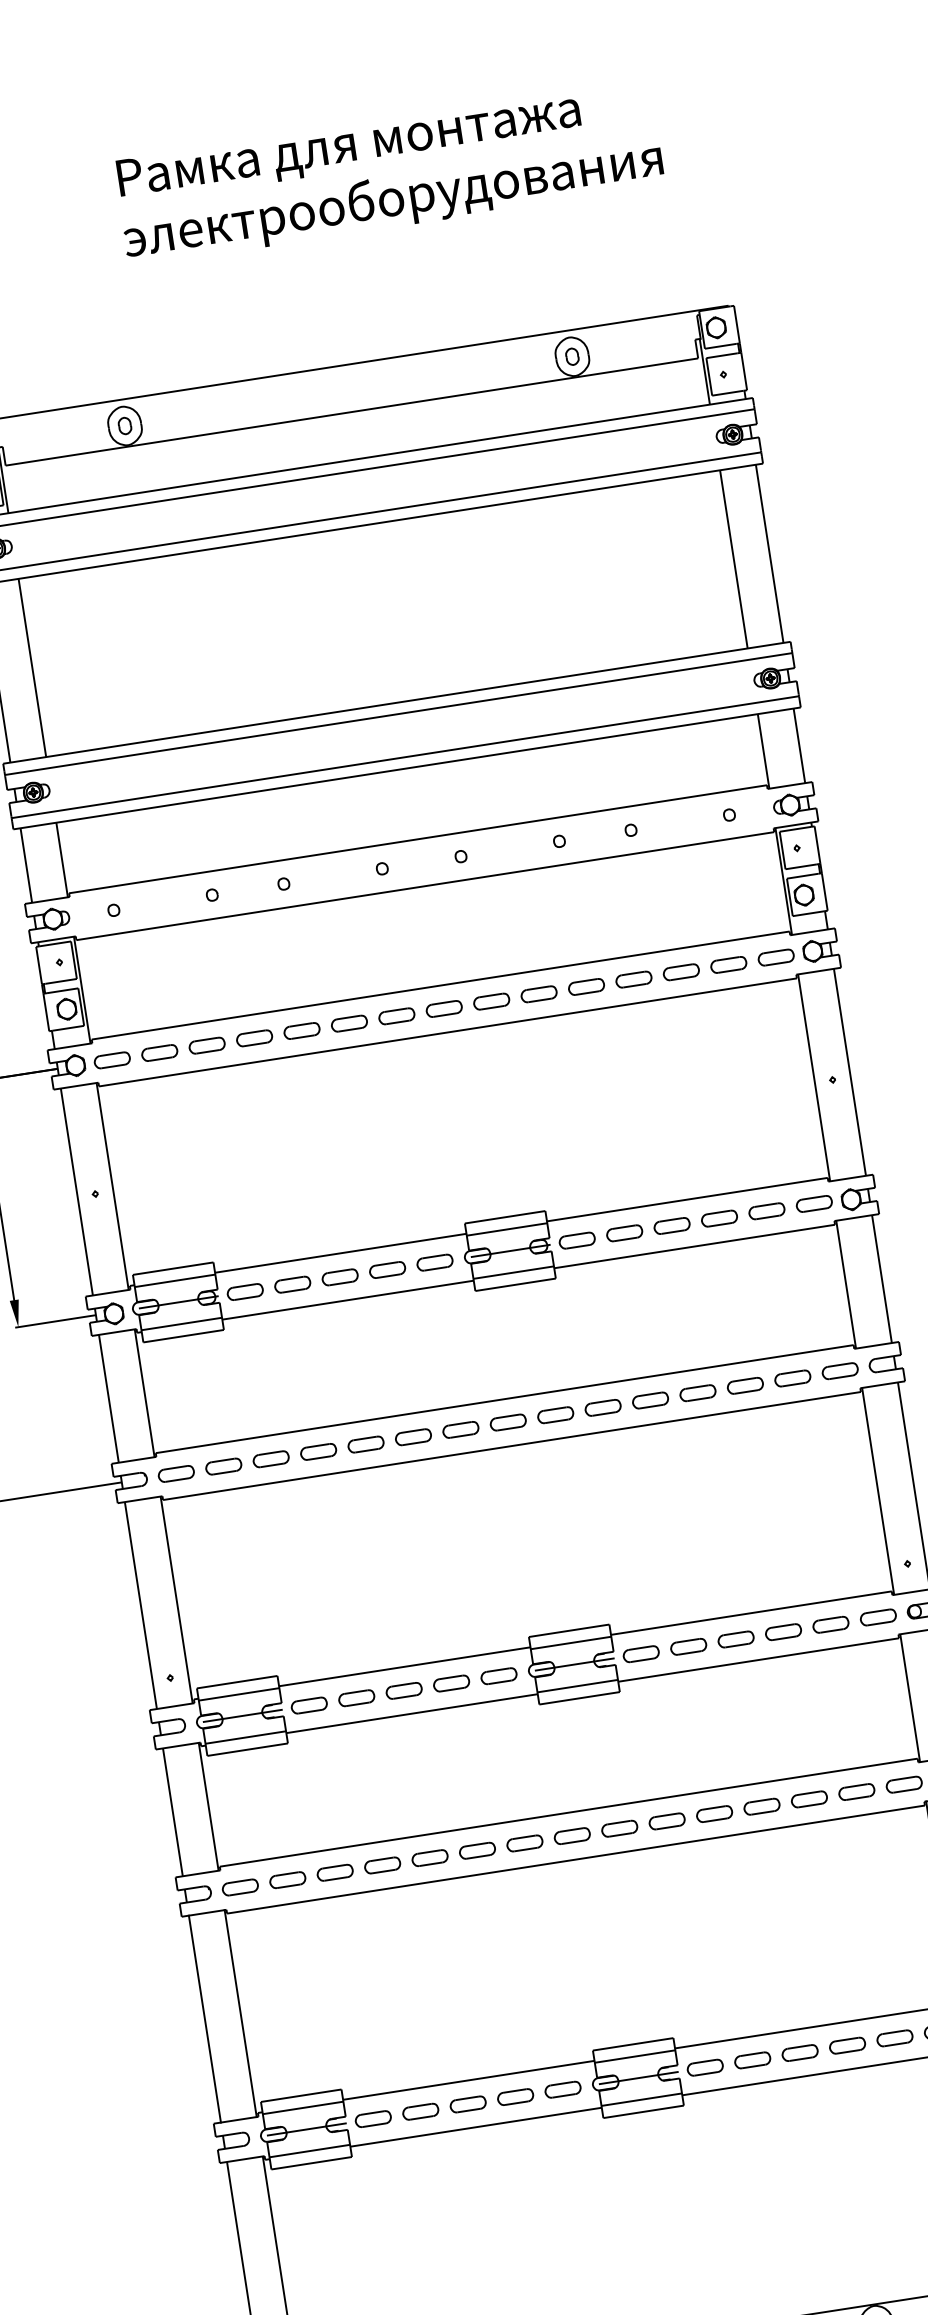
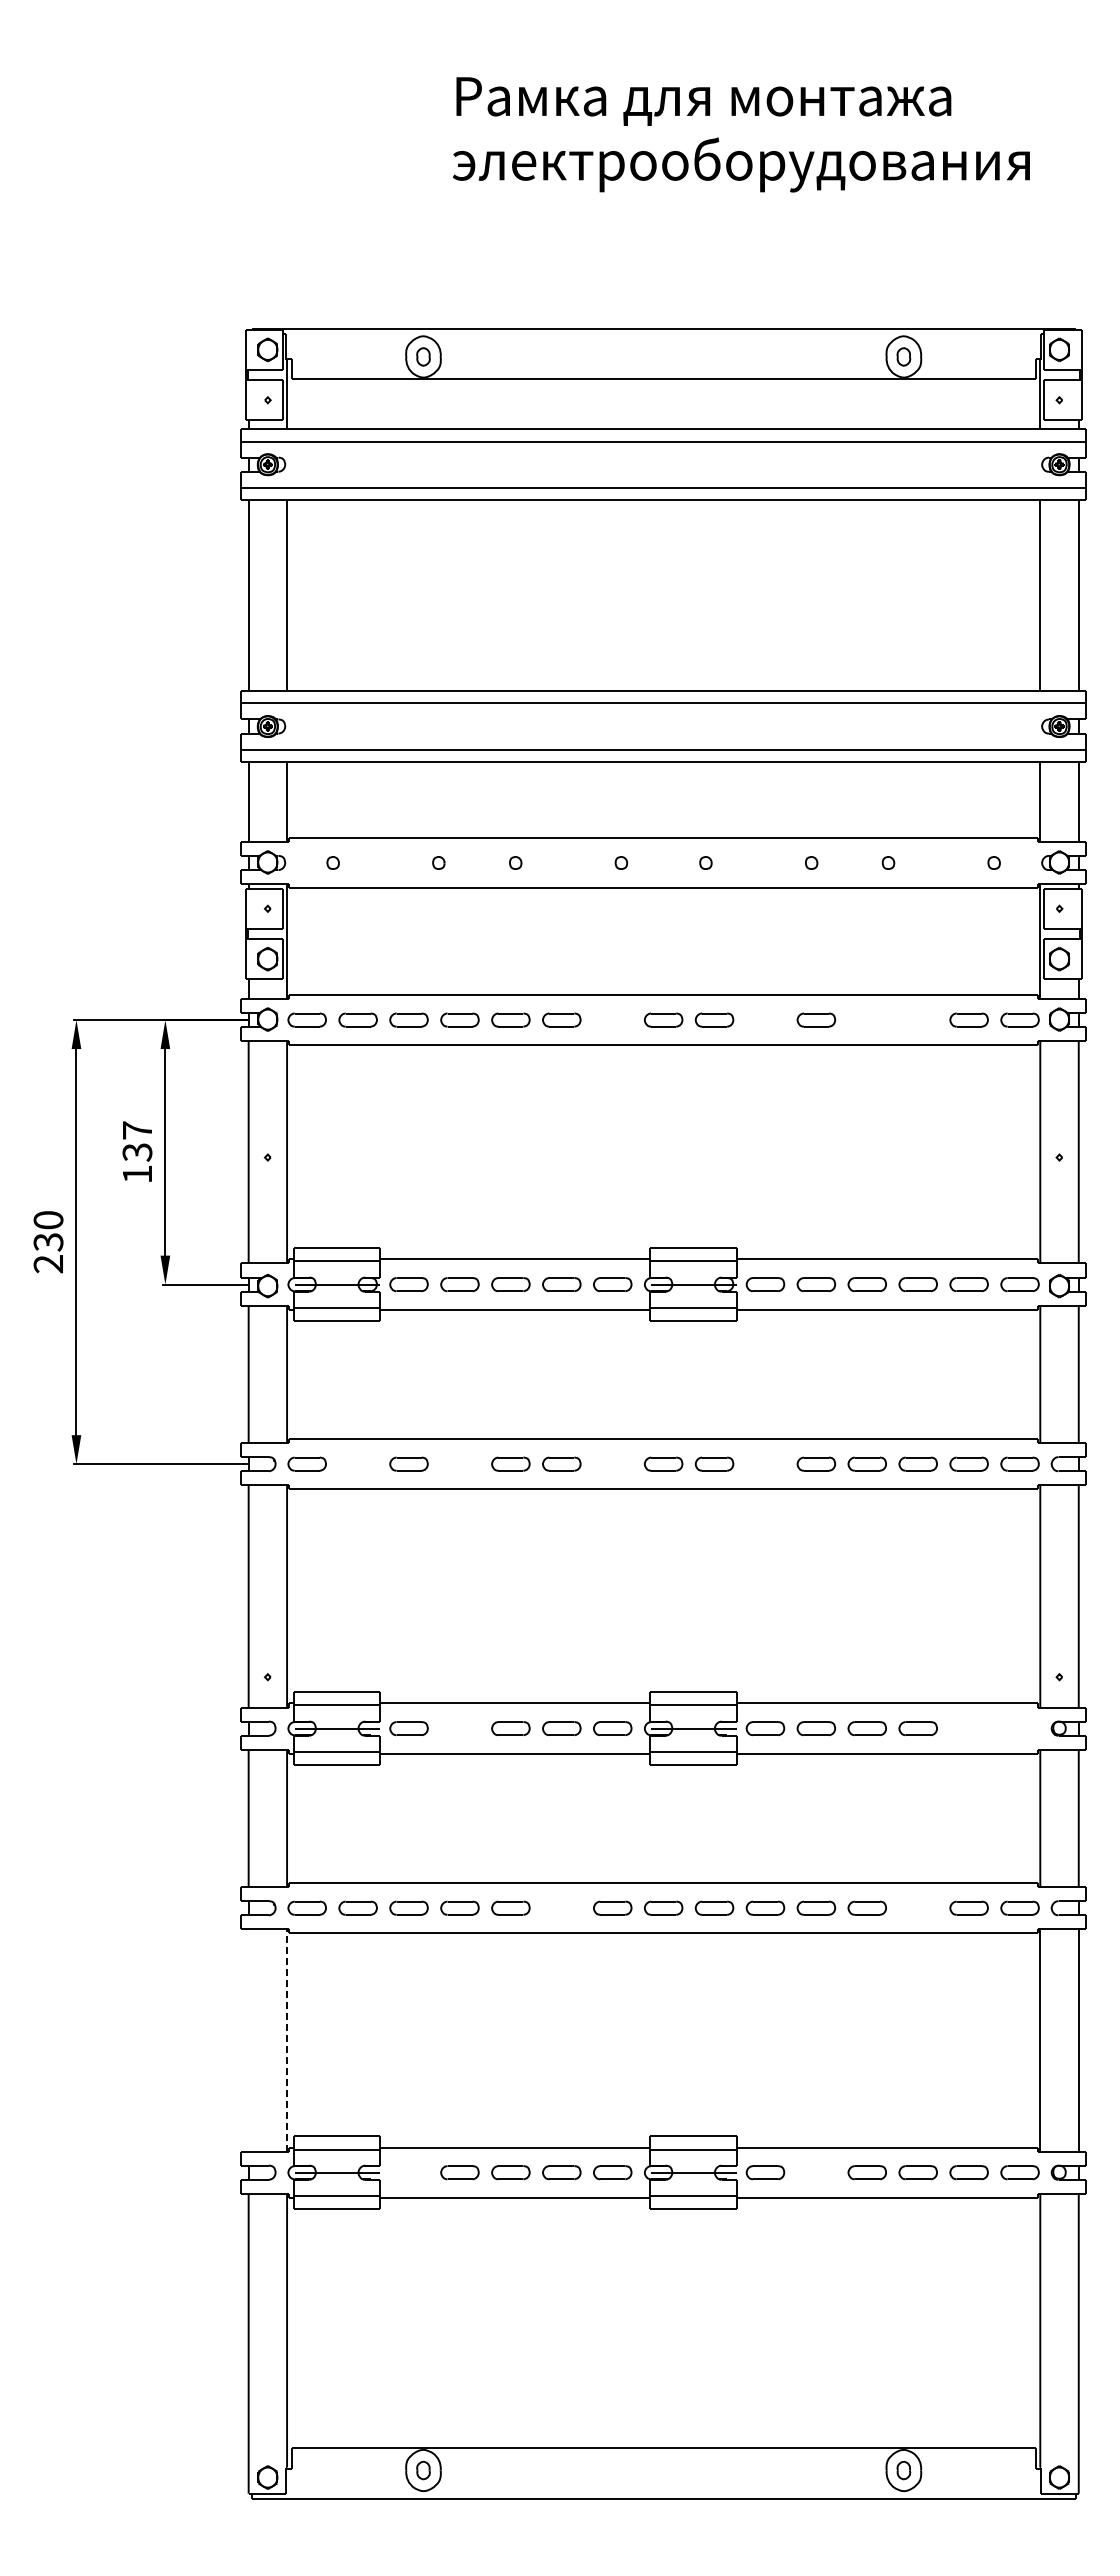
part: (680, 971) -> (917, 1019), removed
part: (633, 979) -> (866, 1019), removed
part: (539, 993) -> (765, 1019), removed
part: (396, 1015) -> (612, 1019), removed
part: (603, 1407) -> (765, 1463), removed
part: (460, 1429) -> (612, 1463), removed
part: (318, 1451) -> (459, 1463), removed
part: (223, 1466) -> (357, 1463), removed
part: (877, 1617) -> (1019, 1728), removed
part: (830, 1624) -> (968, 1728), removed
part: (356, 1698) -> (459, 1728), removed
part: (808, 1798) -> (917, 1907), removed
part: (477, 1850) -> (561, 1907), removed
line: (240, 2012) -> (287, 2039), solid -> dashed
line: (204, 2019) -> (248, 2040), removed
part: (752, 2060) -> (816, 2172), removed
part: (372, 2119) -> (408, 2172), removed

